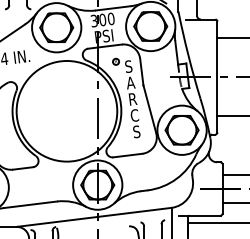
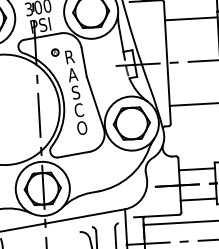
text: (128, 66) -> (69, 56), S -> R
text: (132, 98) -> (75, 91), R -> S
text: (136, 131) -> (82, 127), S -> O

